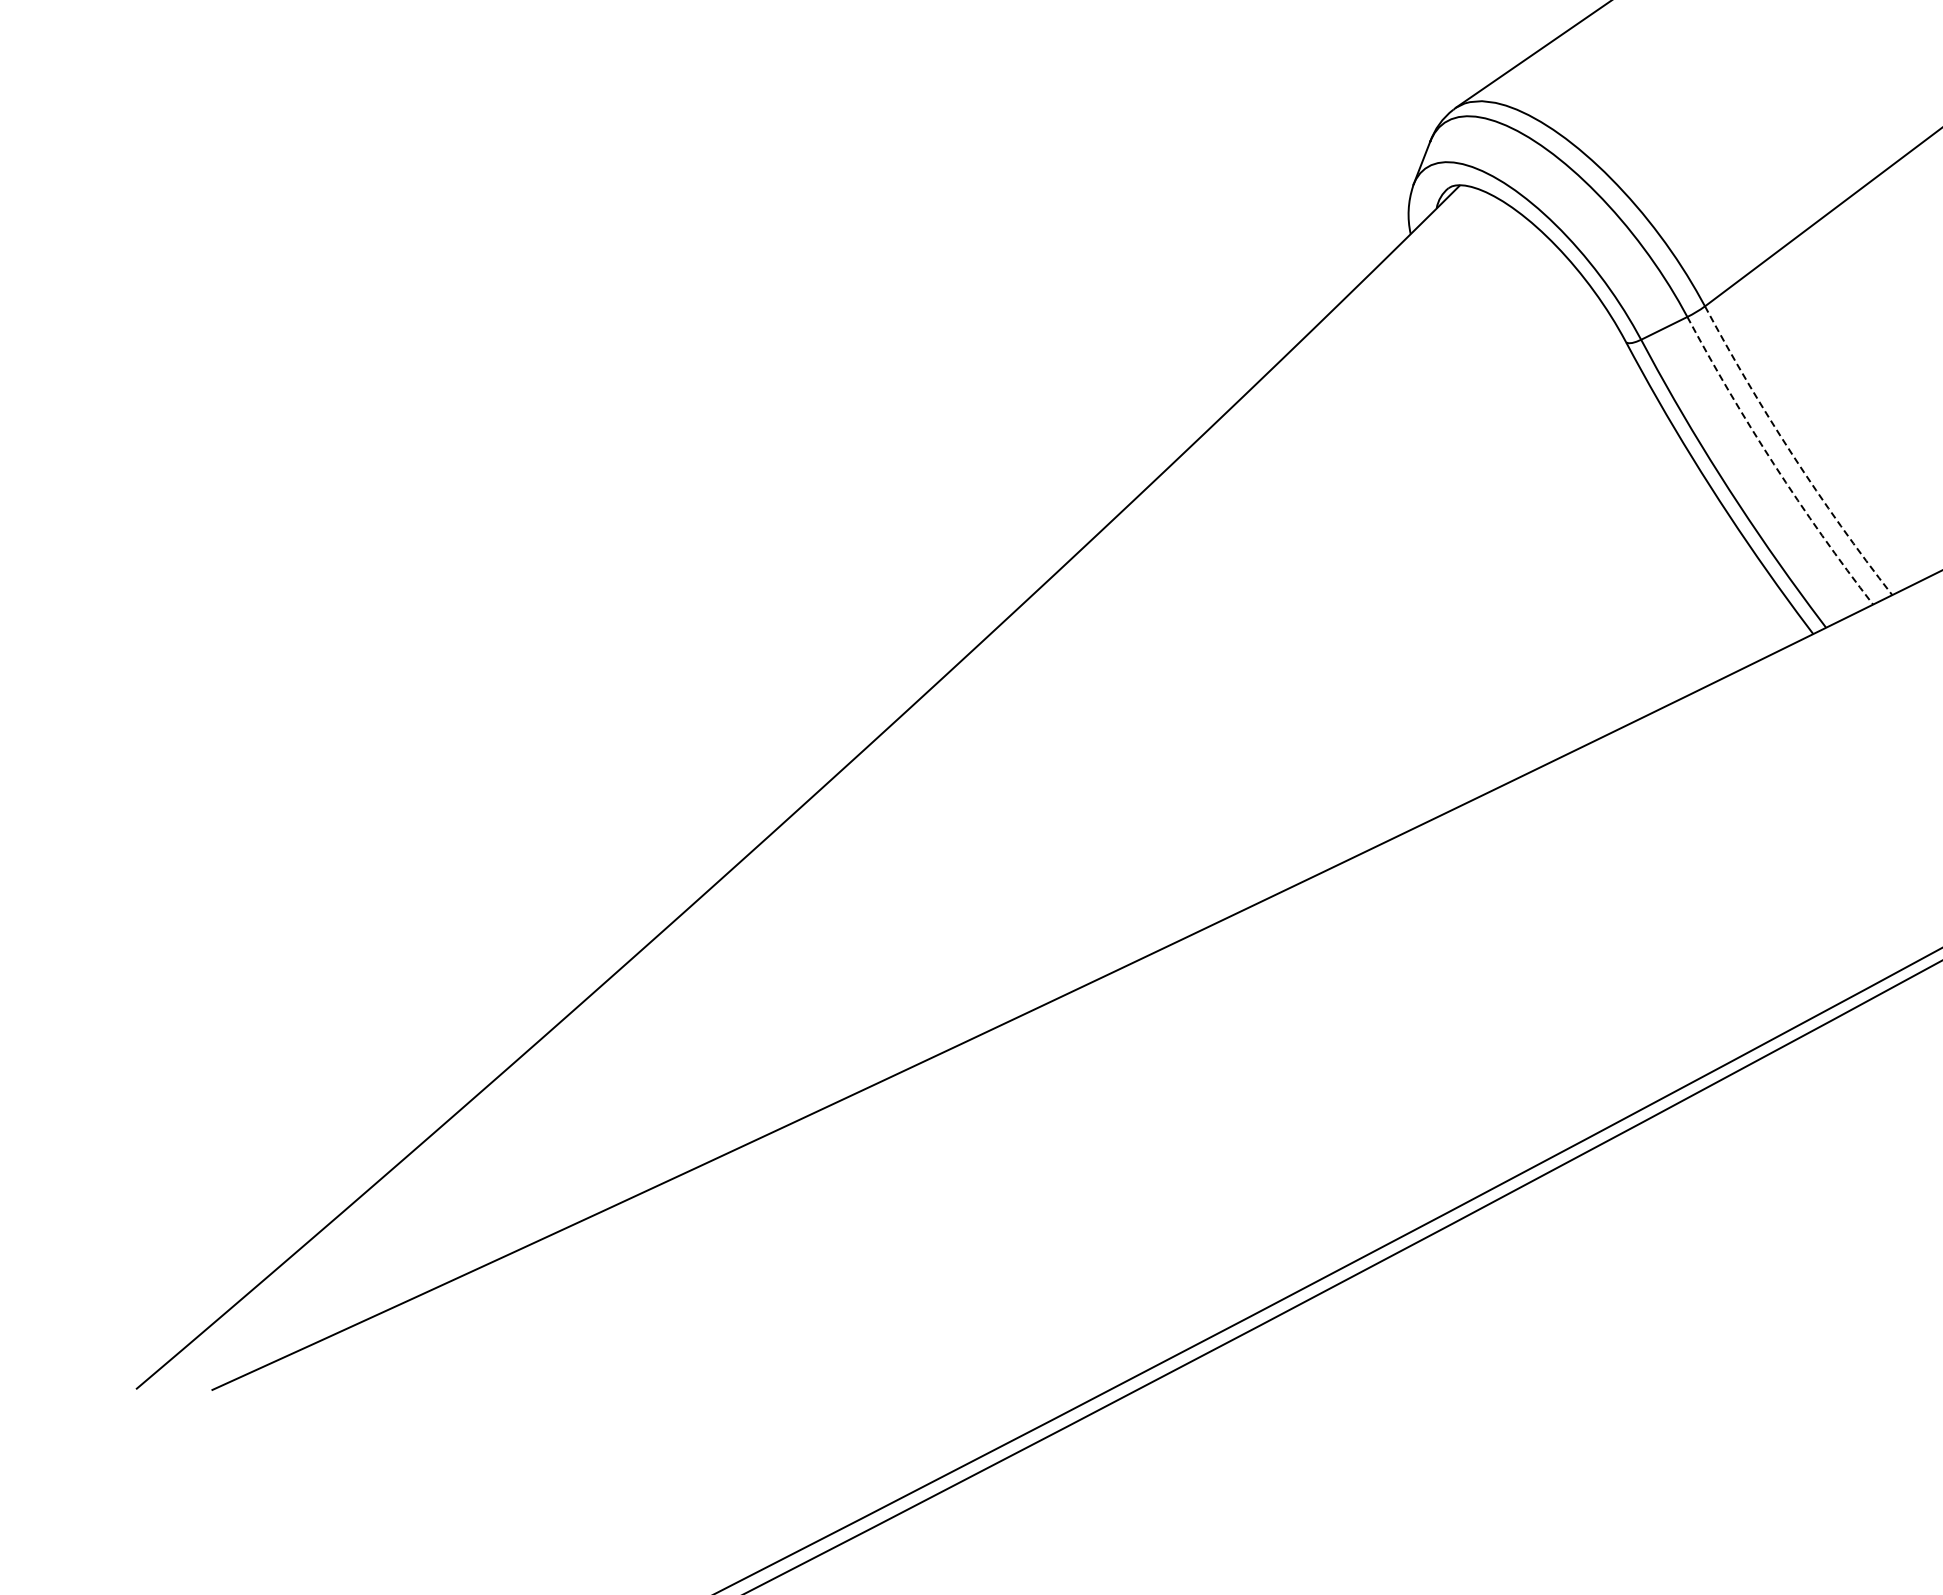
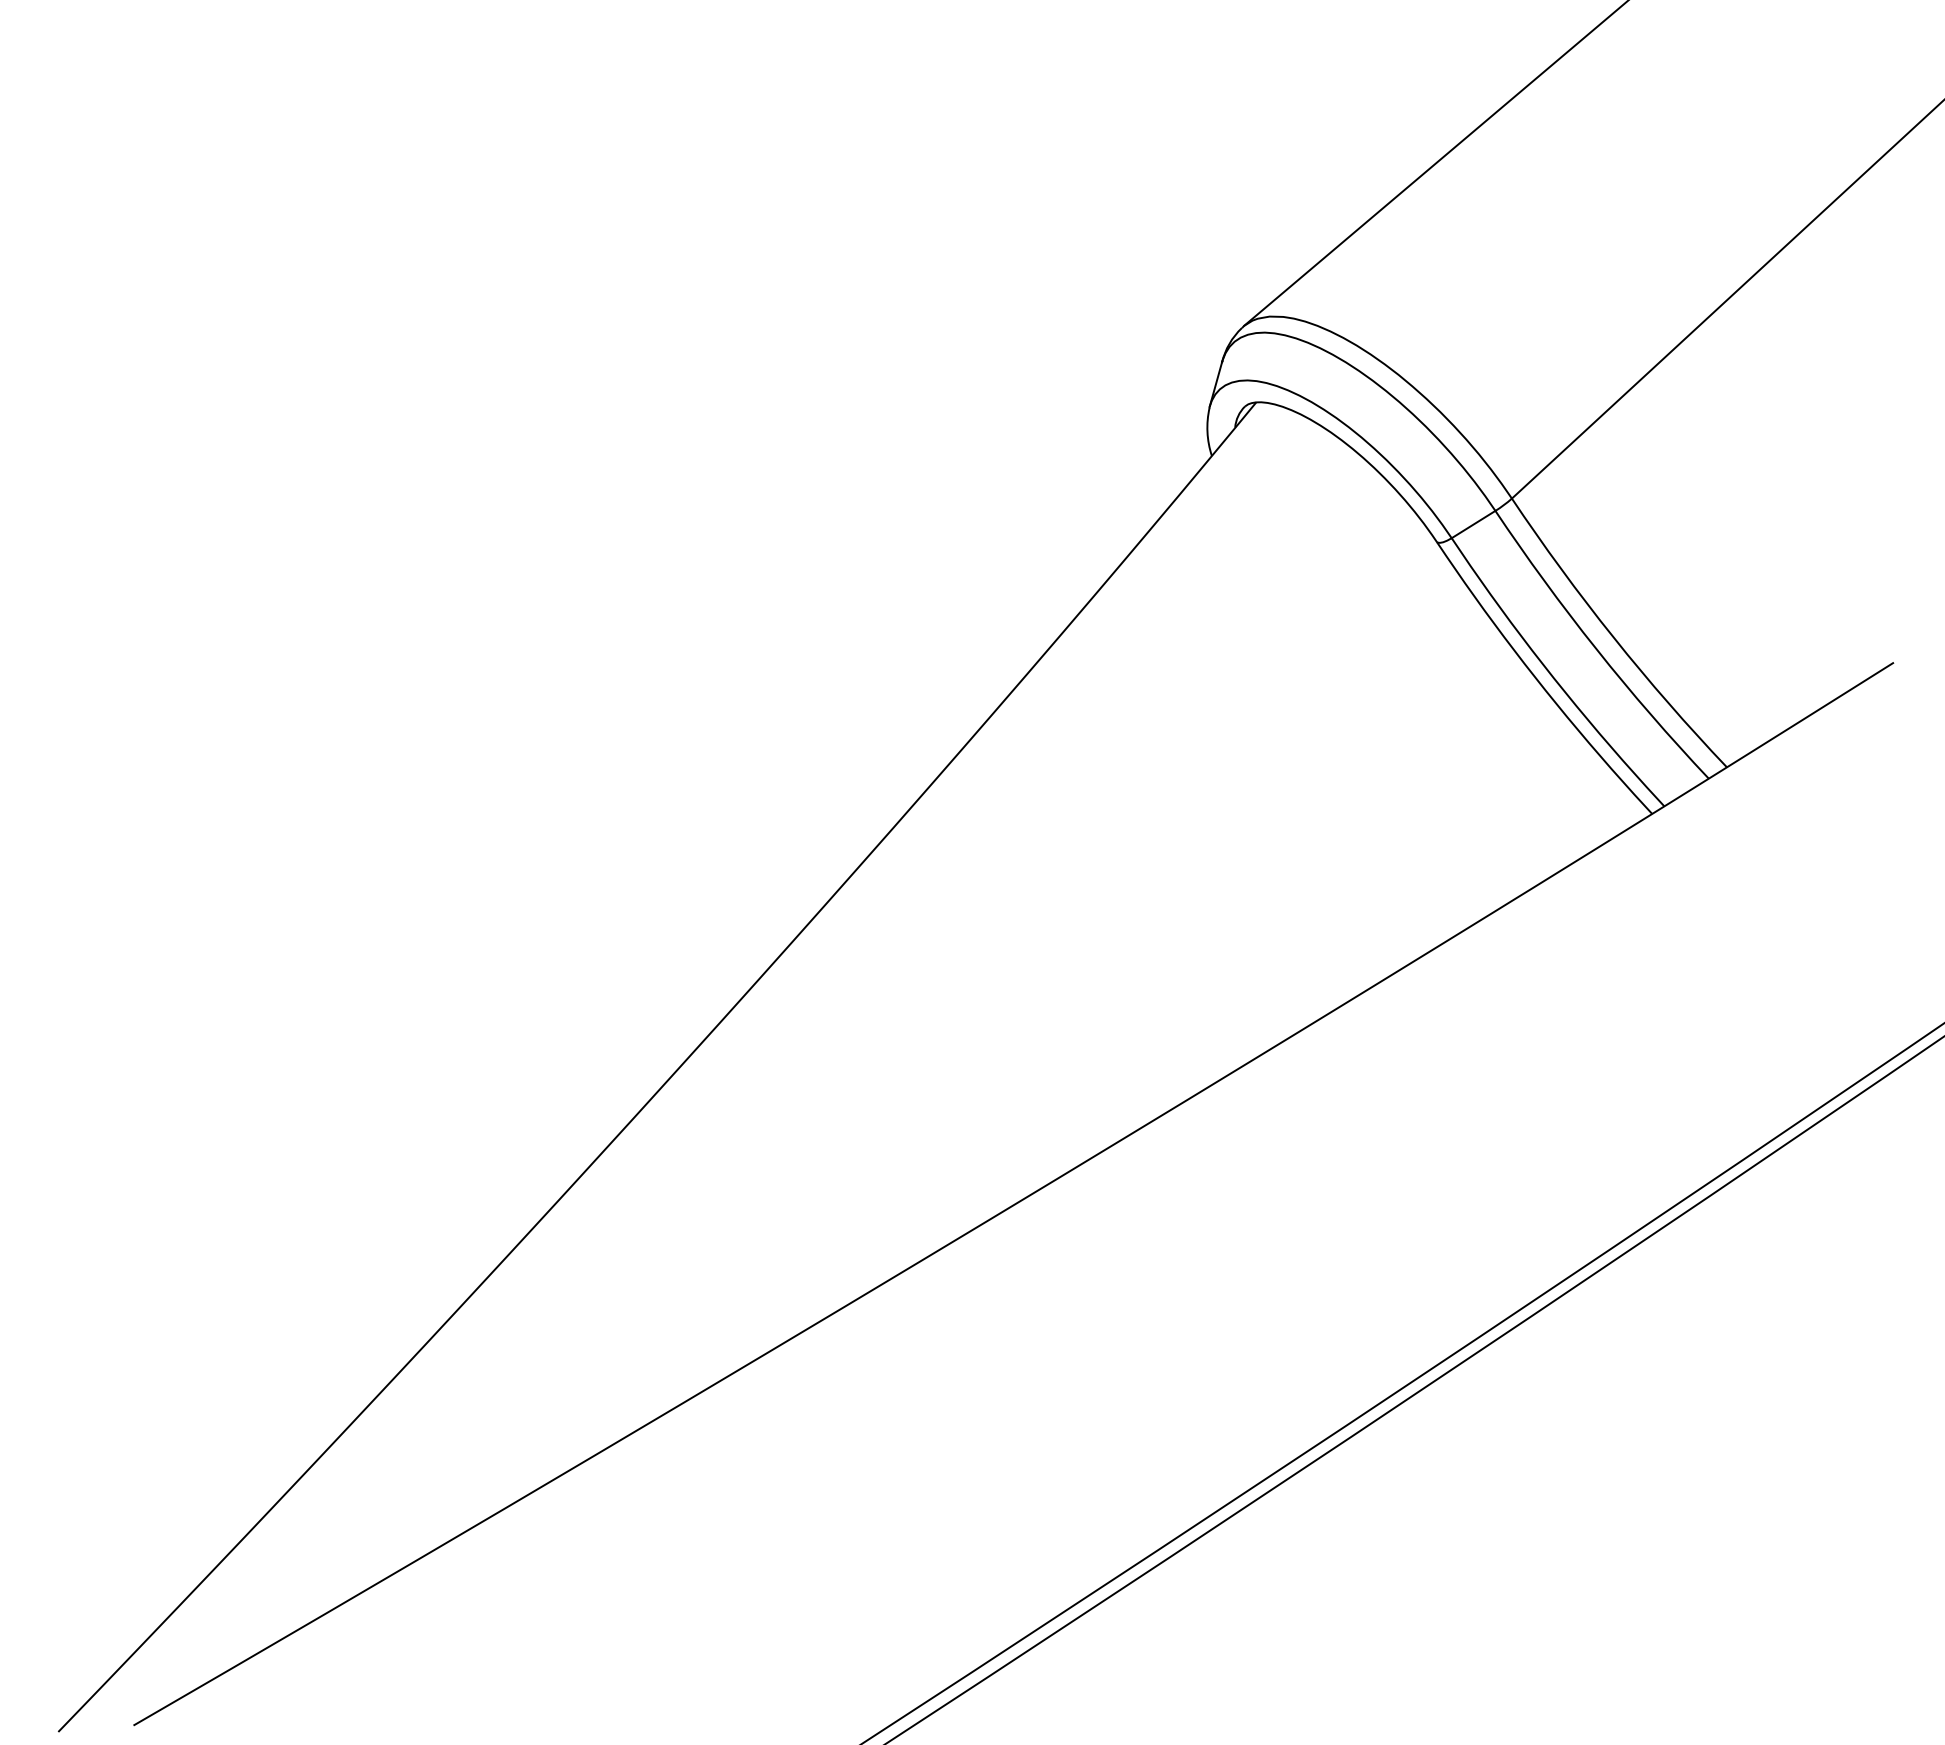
arc: (1792, 454) -> (1613, 637), dashed -> solid
arc: (1774, 464) -> (1596, 649), dashed -> solid

